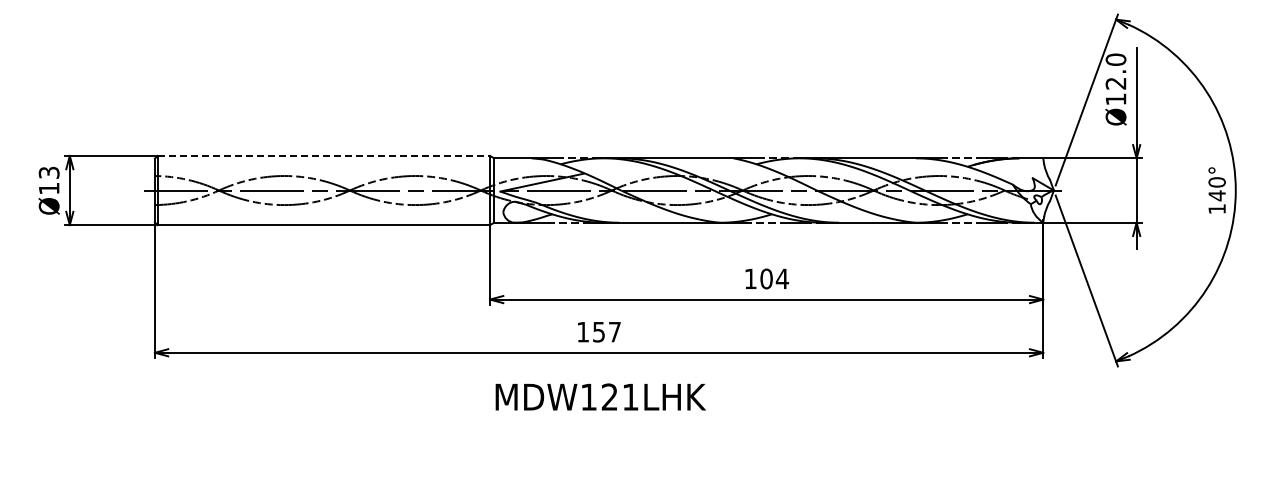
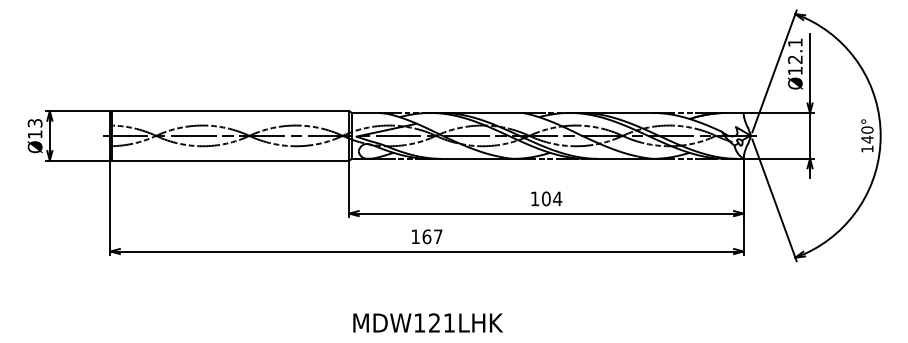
text: (1115, 59) -> (794, 42), Ø12.0 -> Ø12.1
line: (324, 155) -> (231, 110), dashed -> solid
text: (599, 331) -> (427, 236), 157 -> 167
text: (600, 396) -> (427, 322), moved

